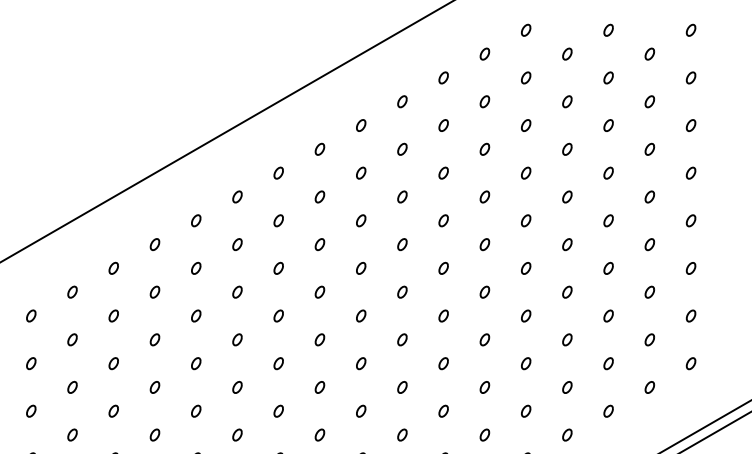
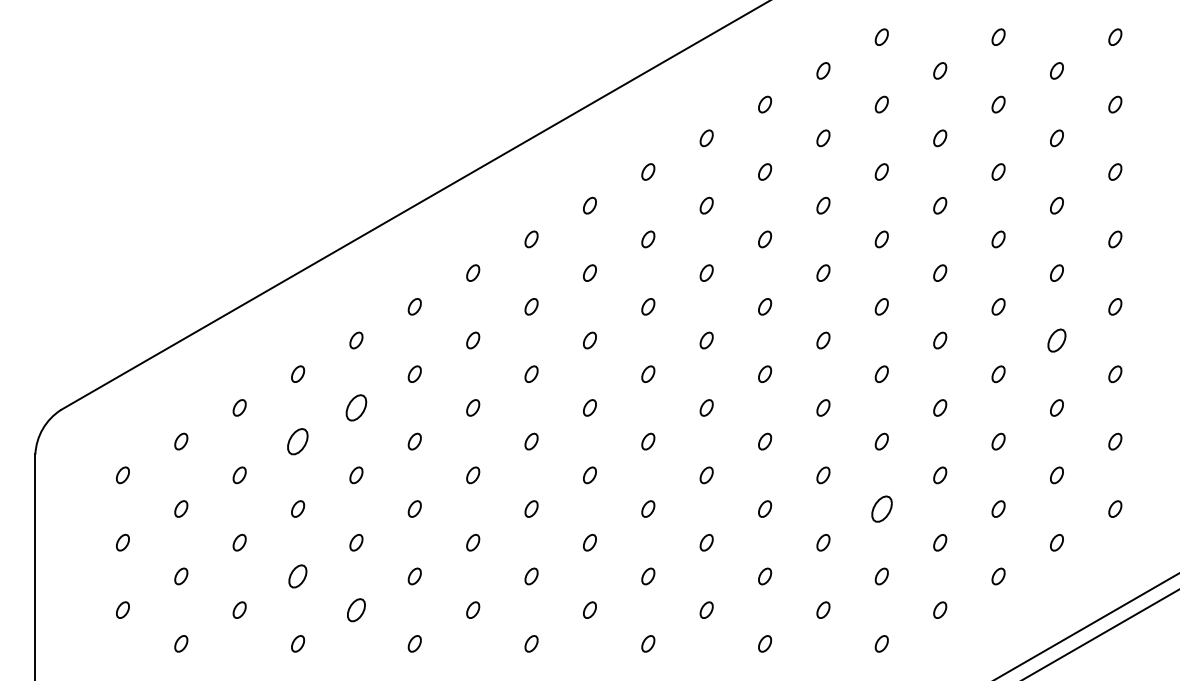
part: (649, 244) -> (1056, 340), size x1.4
part: (155, 291) -> (356, 407), size x1.6
part: (114, 315) -> (298, 441), size x1.6
part: (525, 363) -> (881, 508), size x1.6
part: (114, 411) -> (298, 576), size x1.4
part: (155, 434) -> (356, 609), size x1.4

